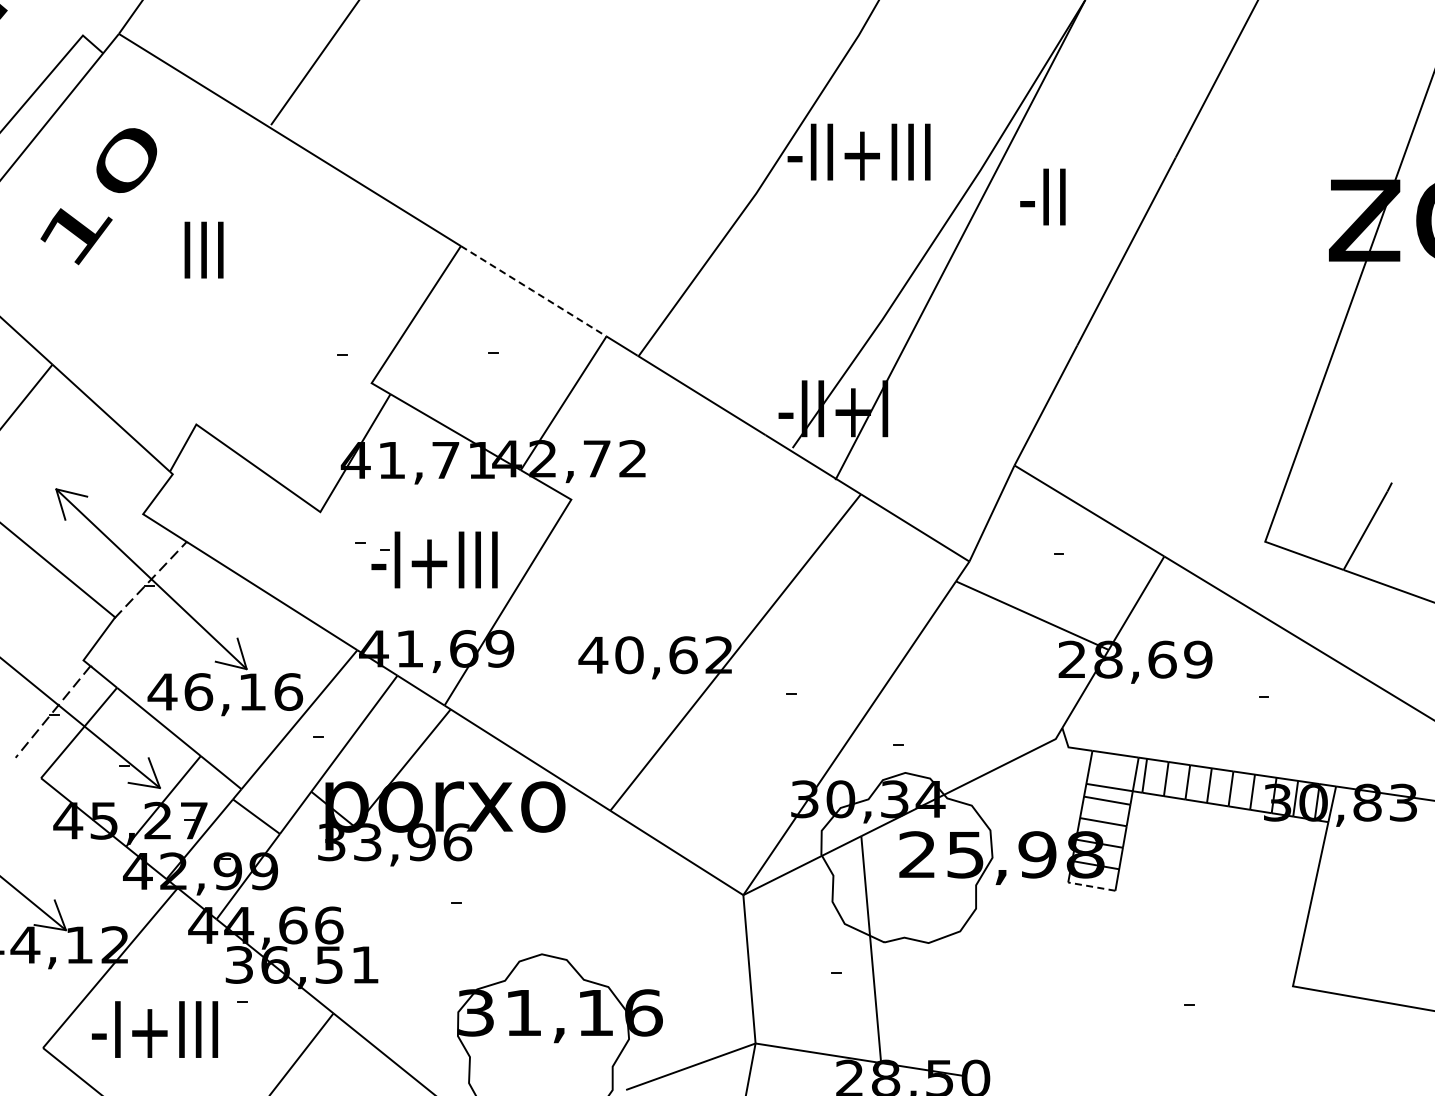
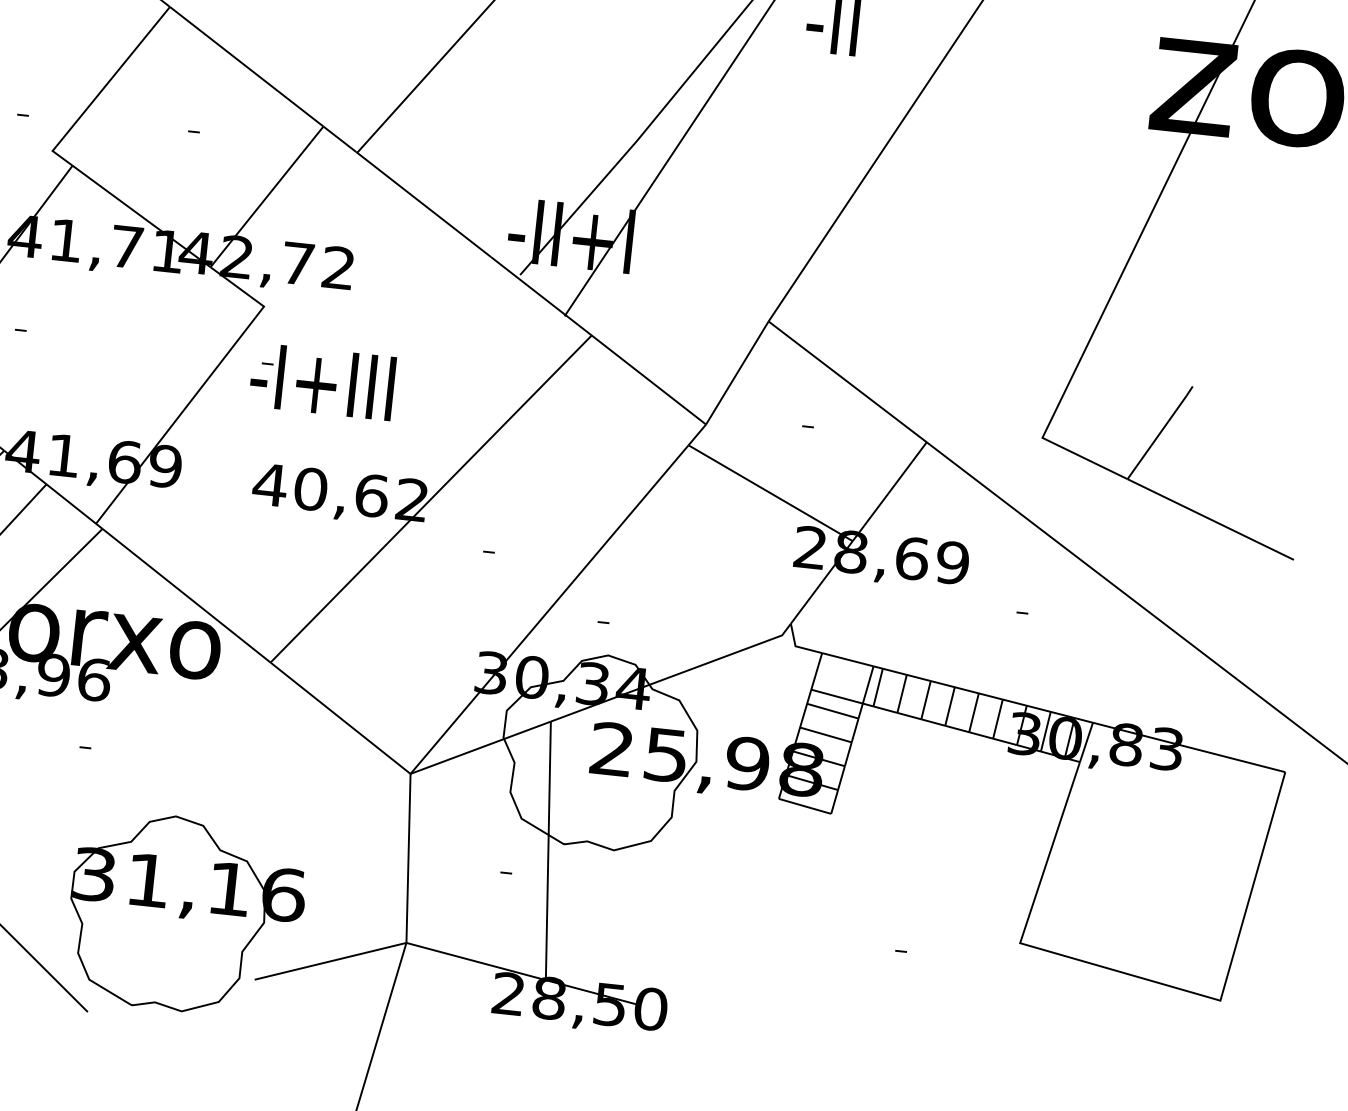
line: (533, 291) -> (246, 66), dashed -> solid
part: (434, 559) -> (322, 381), moved
line: (1091, 886) -> (804, 806), dashed -> solid

